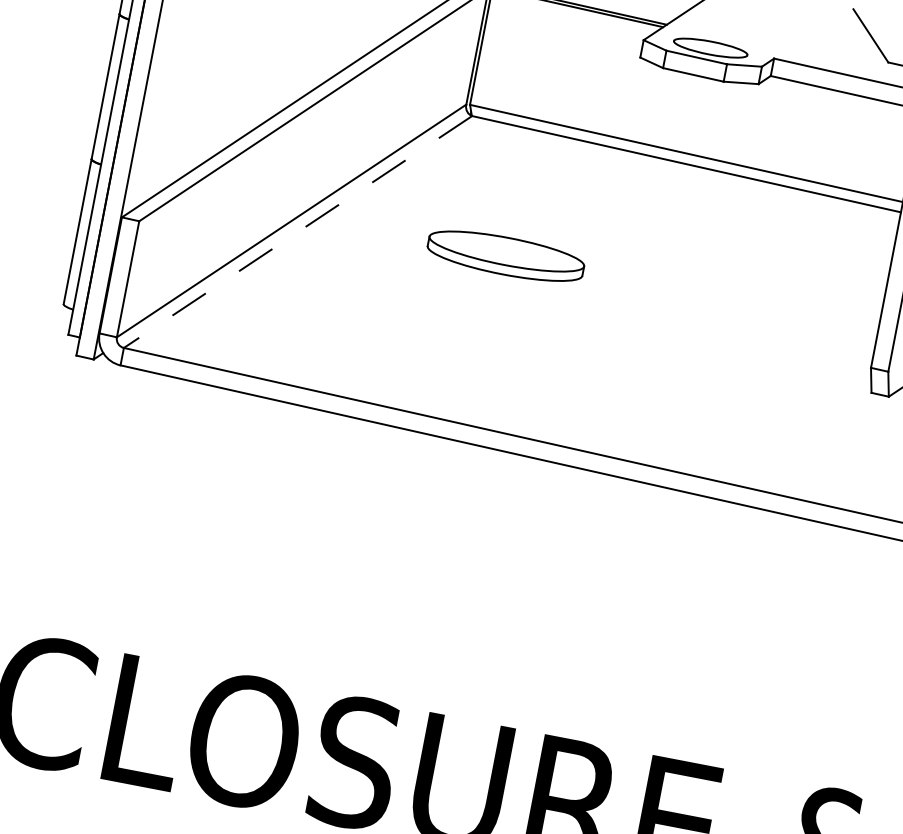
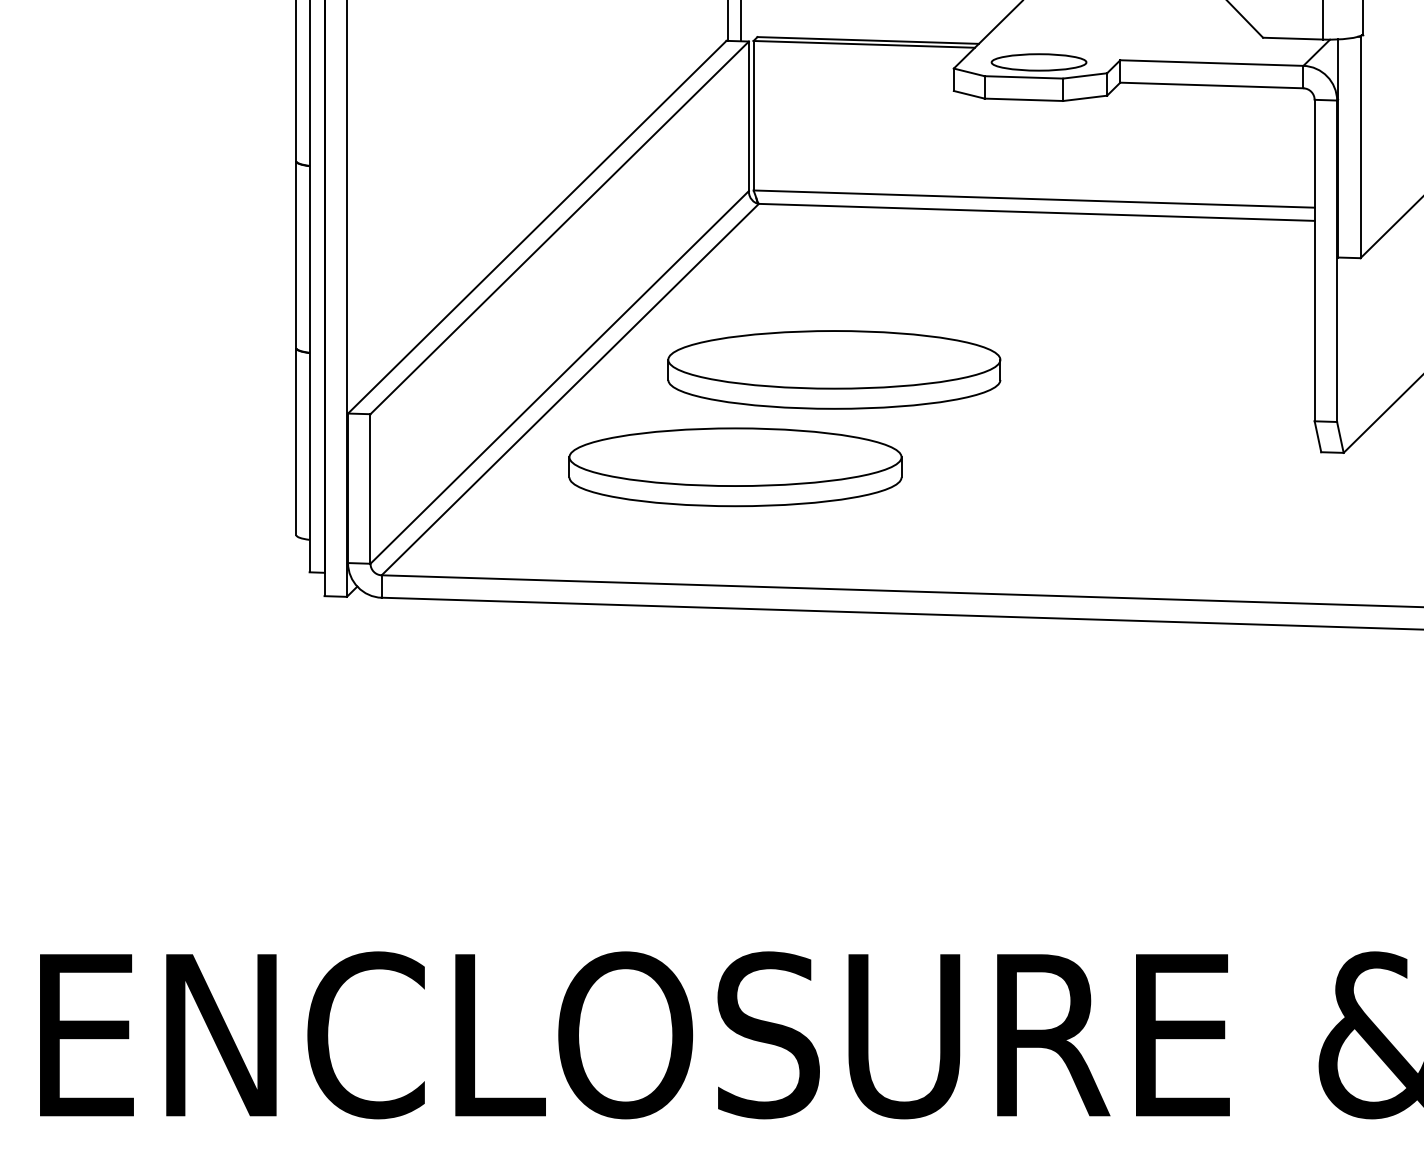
line: (298, 231) -> (570, 389), dashed -> solid
part: (506, 255) -> (834, 369), size x1.67
part: (414, 317) -> (735, 467), added

